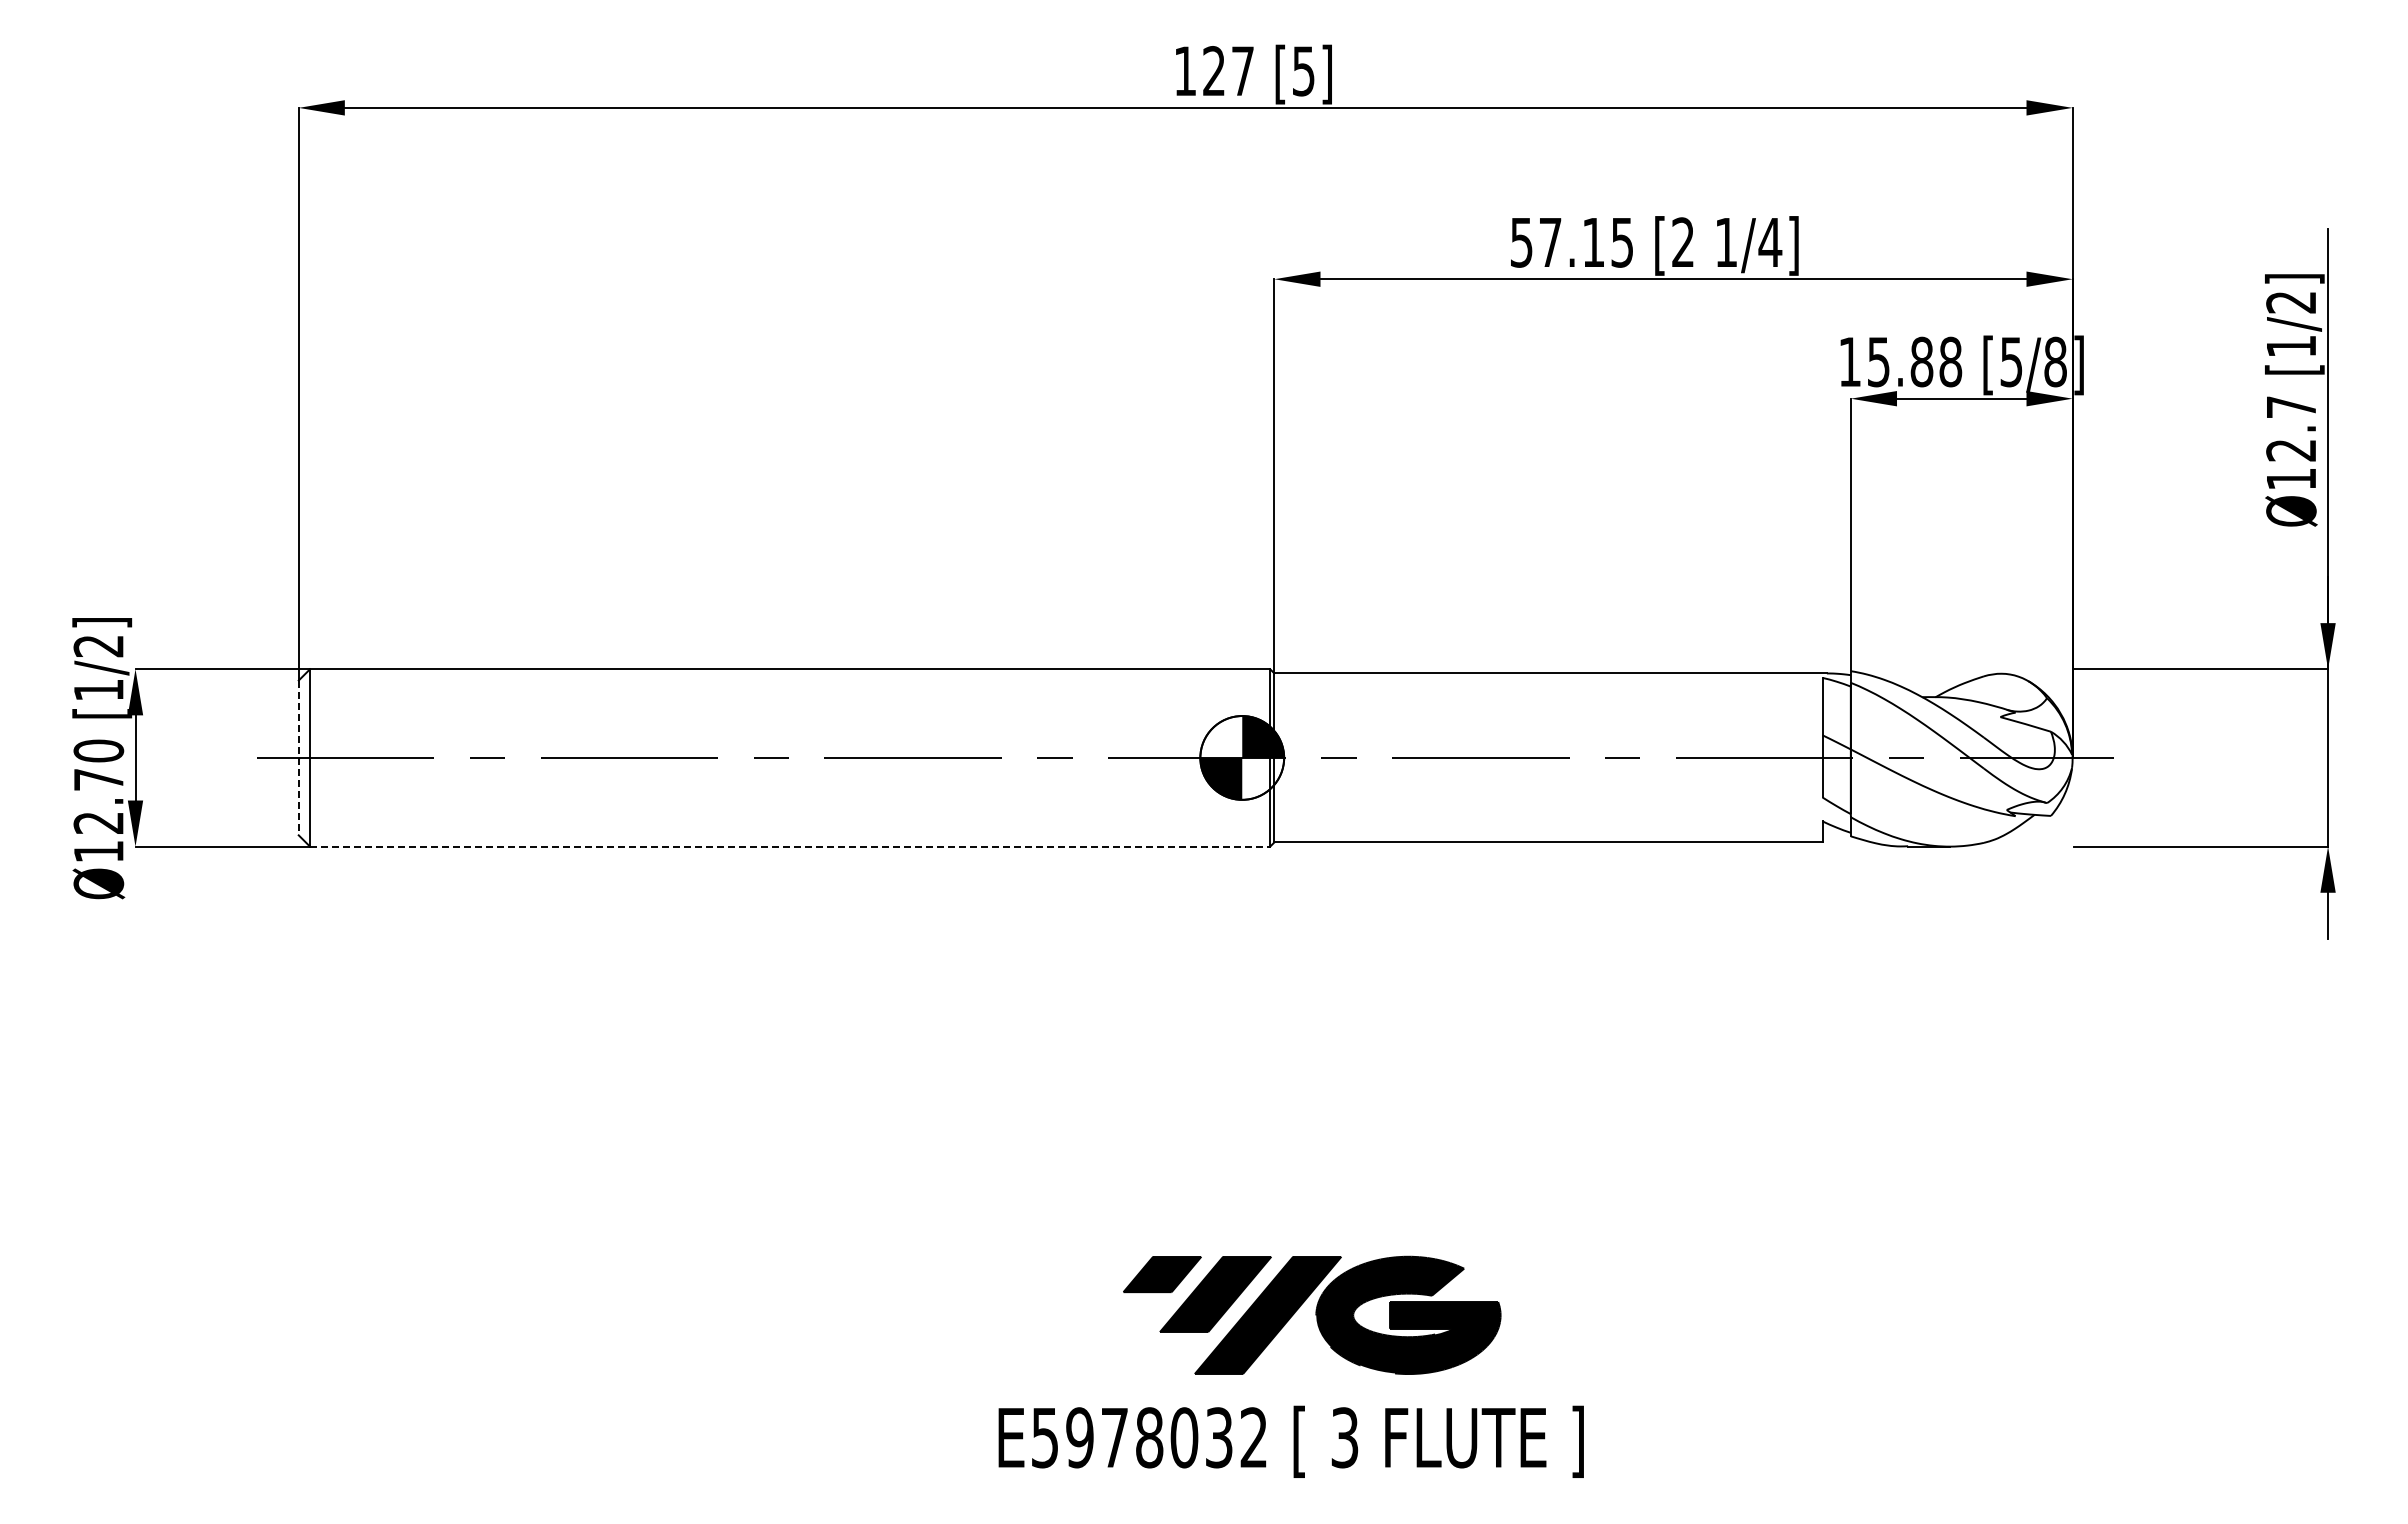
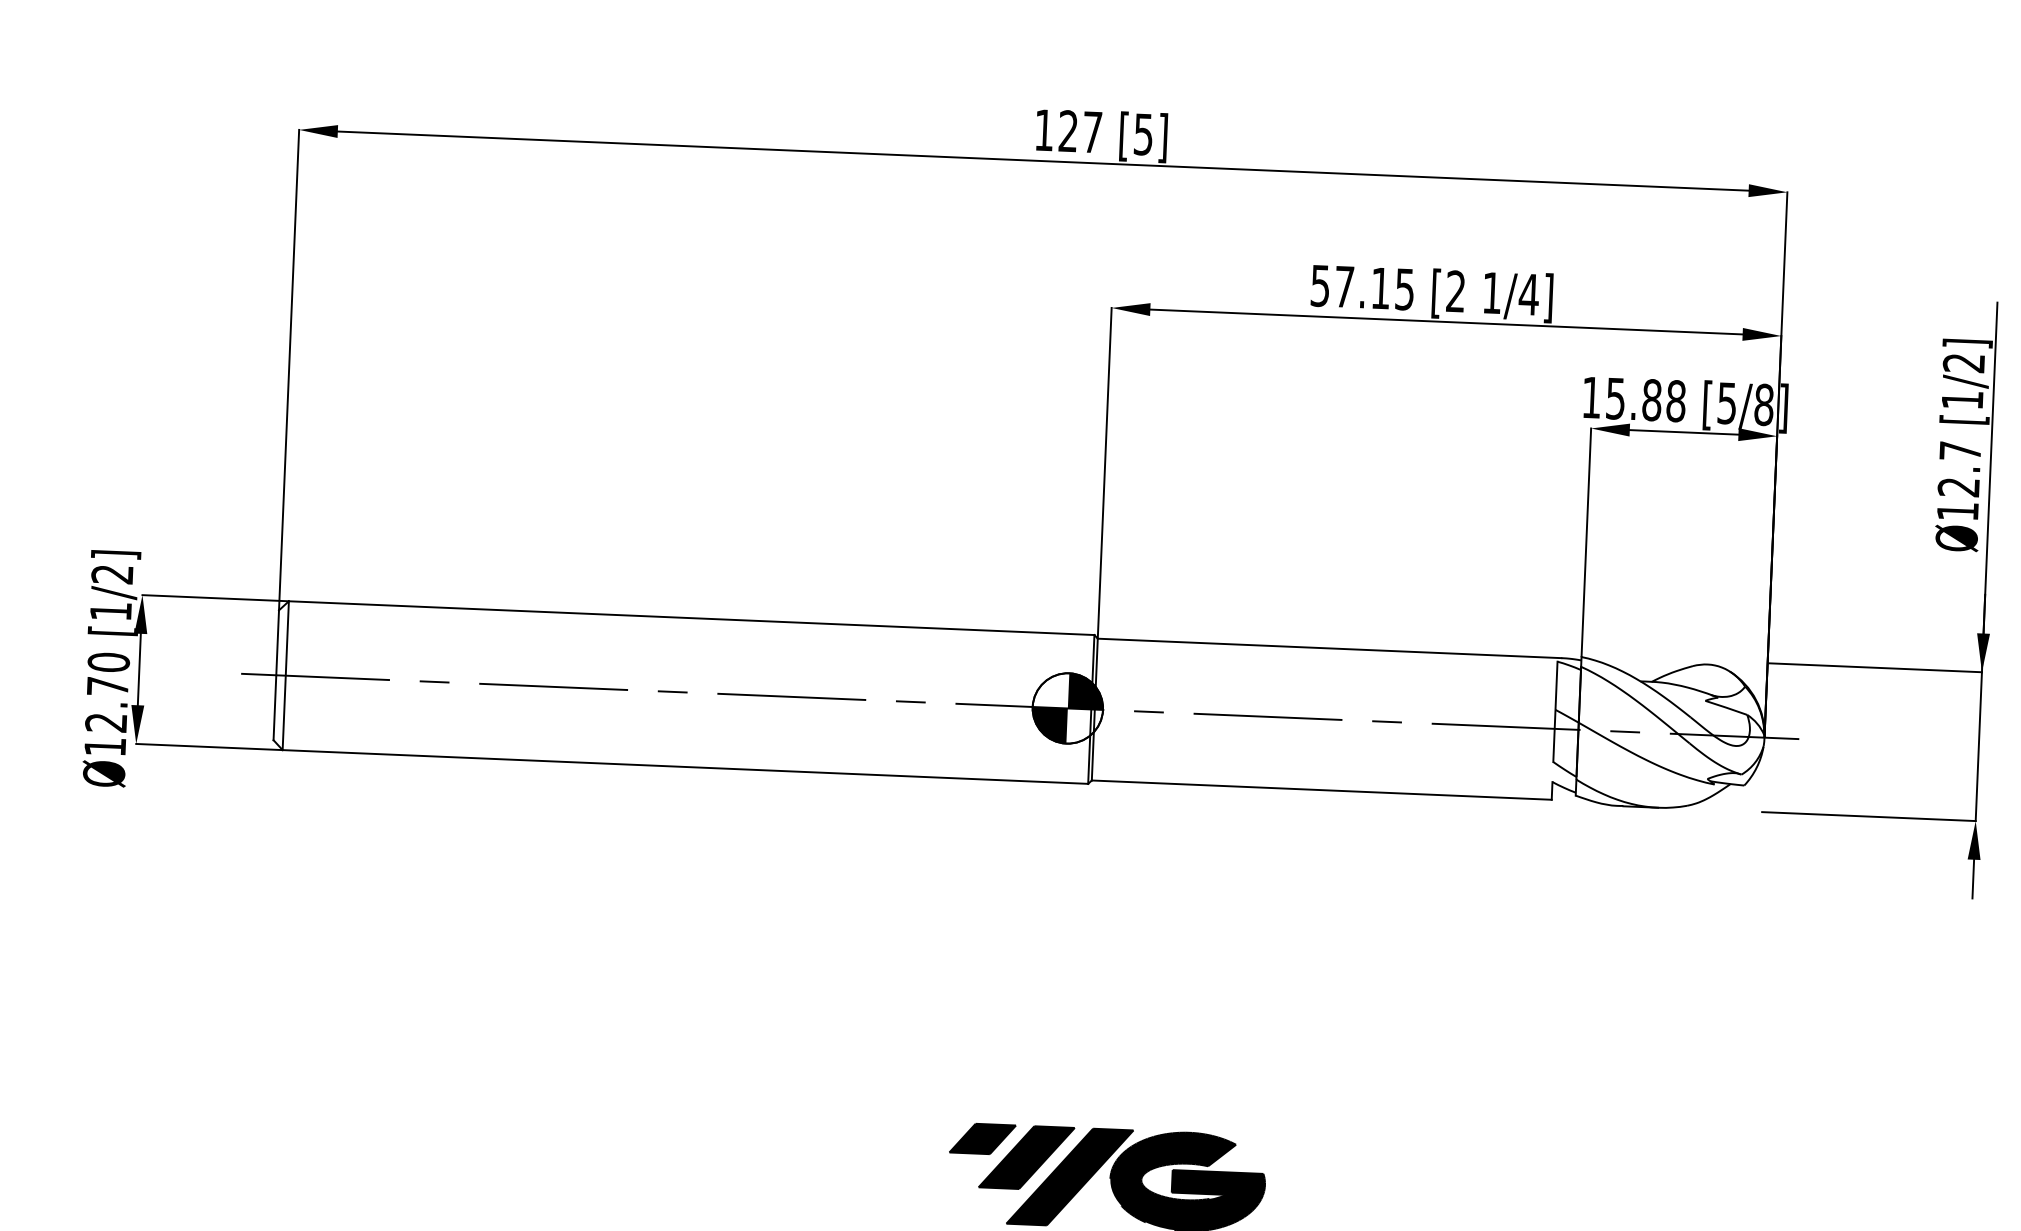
line: (298, 758) -> (276, 675), dashed -> solid
line: (790, 846) -> (685, 766), dashed -> solid

